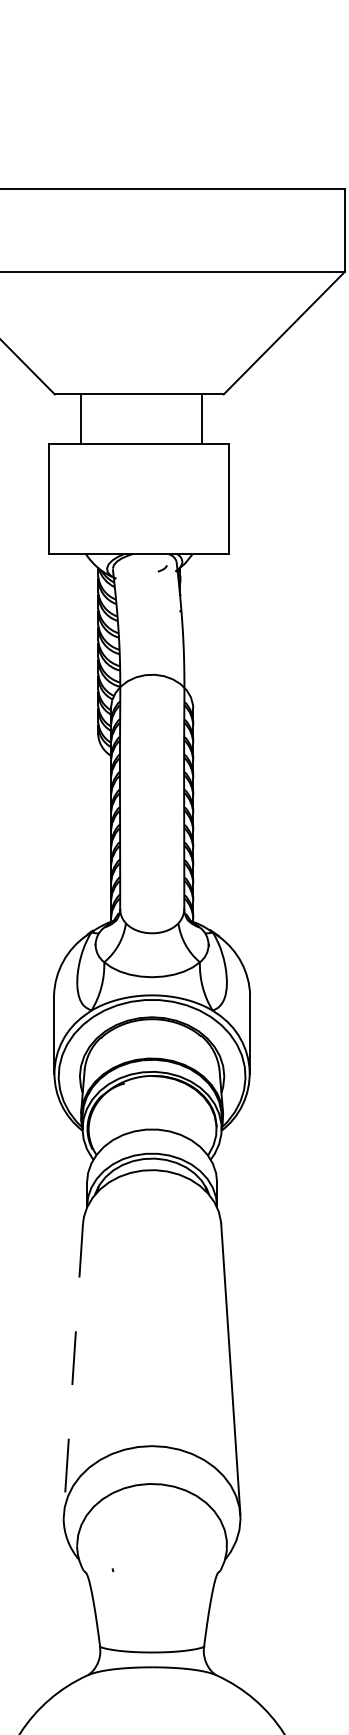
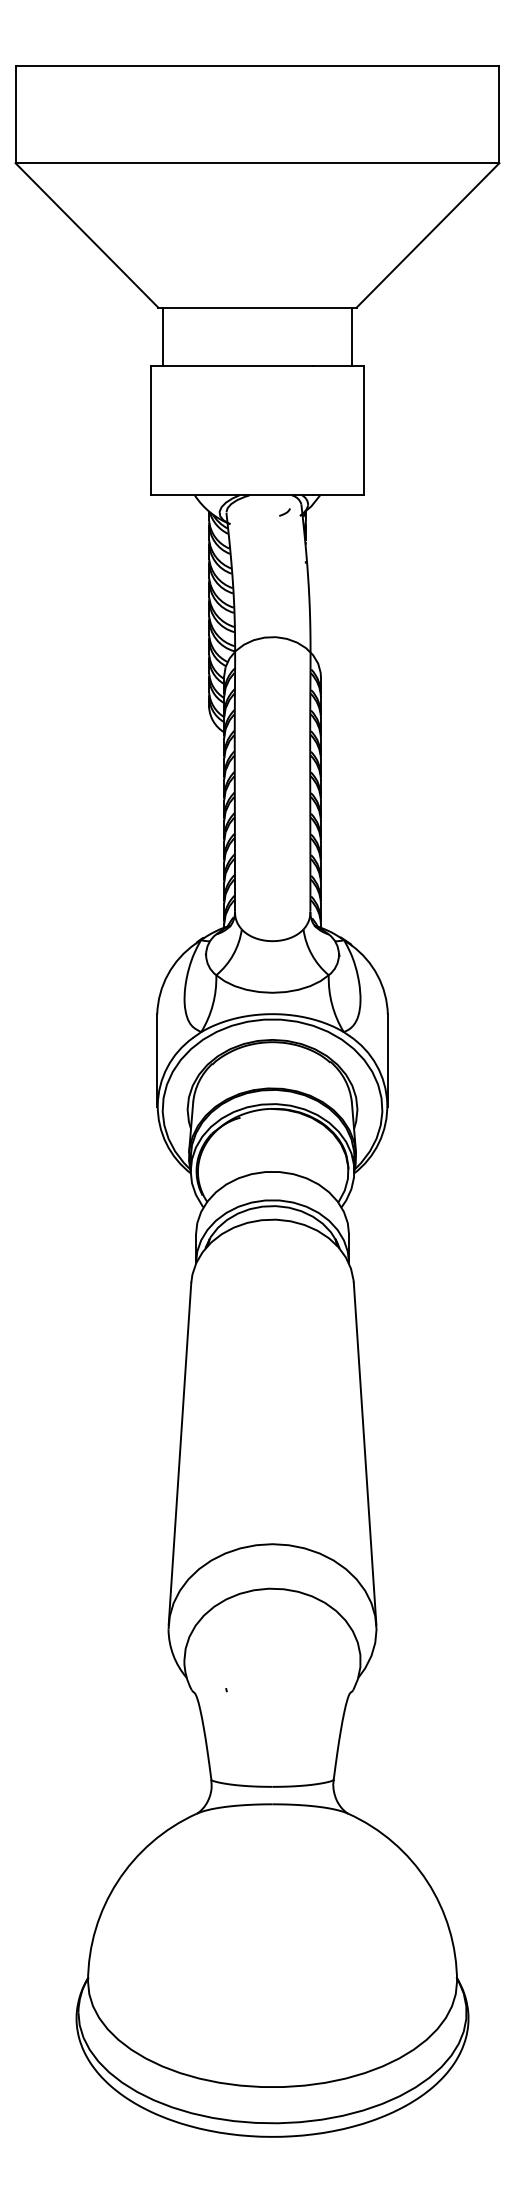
line: (80, 419) -> (162, 336), moved
line: (202, 419) -> (352, 336), moved
line: (72, 1369) -> (179, 1454), dashed -> solid

